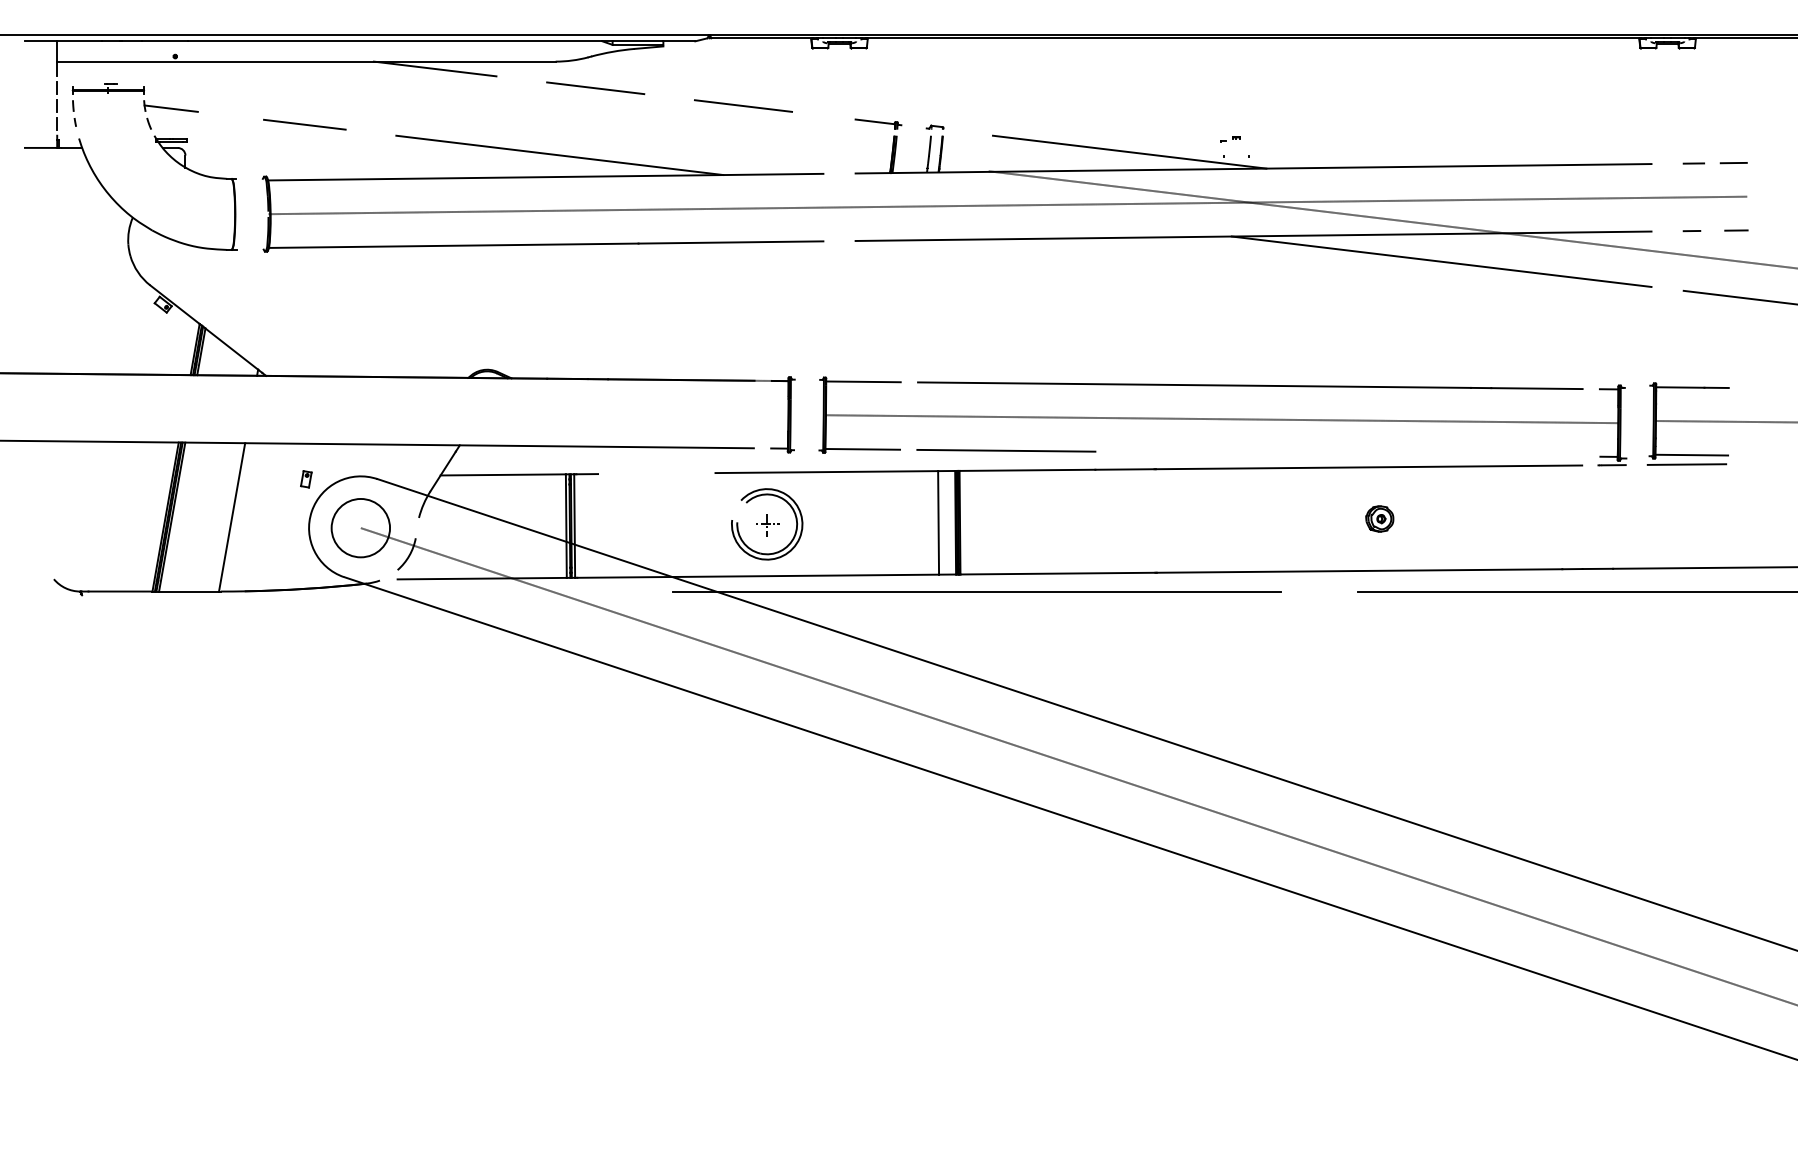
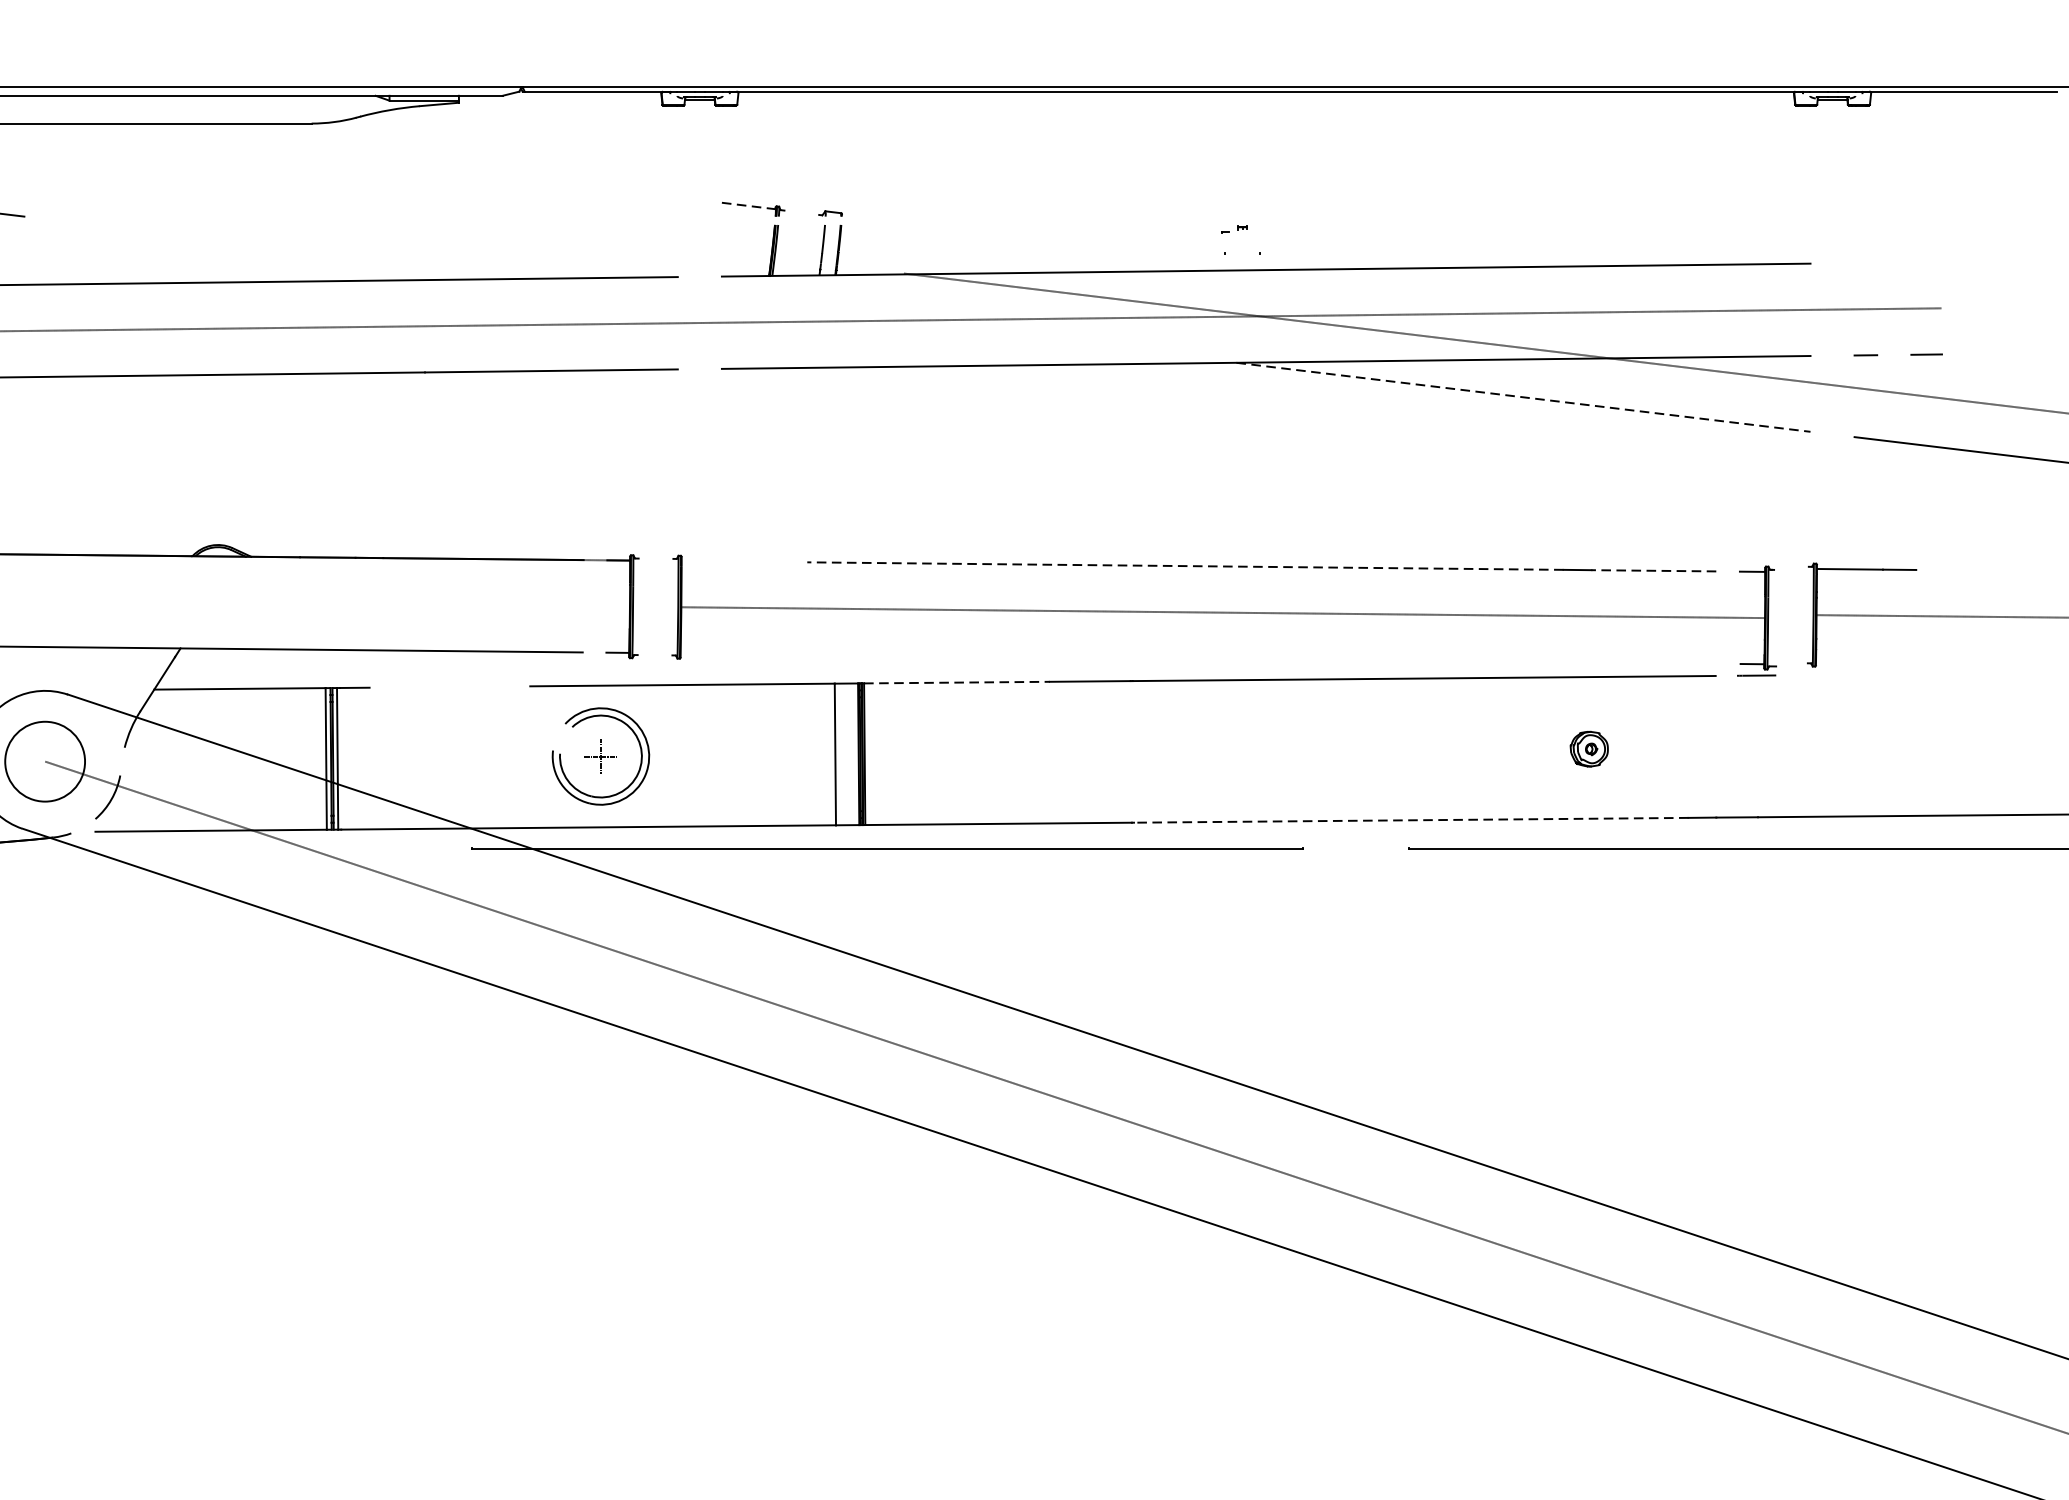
line: (434, 68) -> (145, 132), removed
line: (595, 87) -> (366, 158), removed
line: (743, 105) -> (568, 183), removed
line: (875, 121) -> (749, 205), solid -> dashed
line: (1129, 151) -> (1096, 246), removed
line: (559, 155) -> (316, 251), removed
line: (1733, 162) -> (1922, 261), removed
line: (1693, 163) -> (1867, 262), removed
line: (1442, 261) -> (1524, 396), solid -> dashed
line: (863, 381) -> (732, 561), removed
line: (1194, 385) -> (1185, 566), solid -> dashed
line: (1536, 388) -> (1653, 570), solid -> dashed
line: (862, 449) -> (731, 654), removed
line: (1006, 450) -> (928, 655), removed
line: (1691, 454) -> (1865, 660), removed
line: (1686, 464) -> (1858, 674), removed
line: (1027, 470) -> (957, 682), solid -> dashed
part: (1379, 518) -> (1588, 748), moved
line: (1359, 571) -> (1411, 820), solid -> dashed

